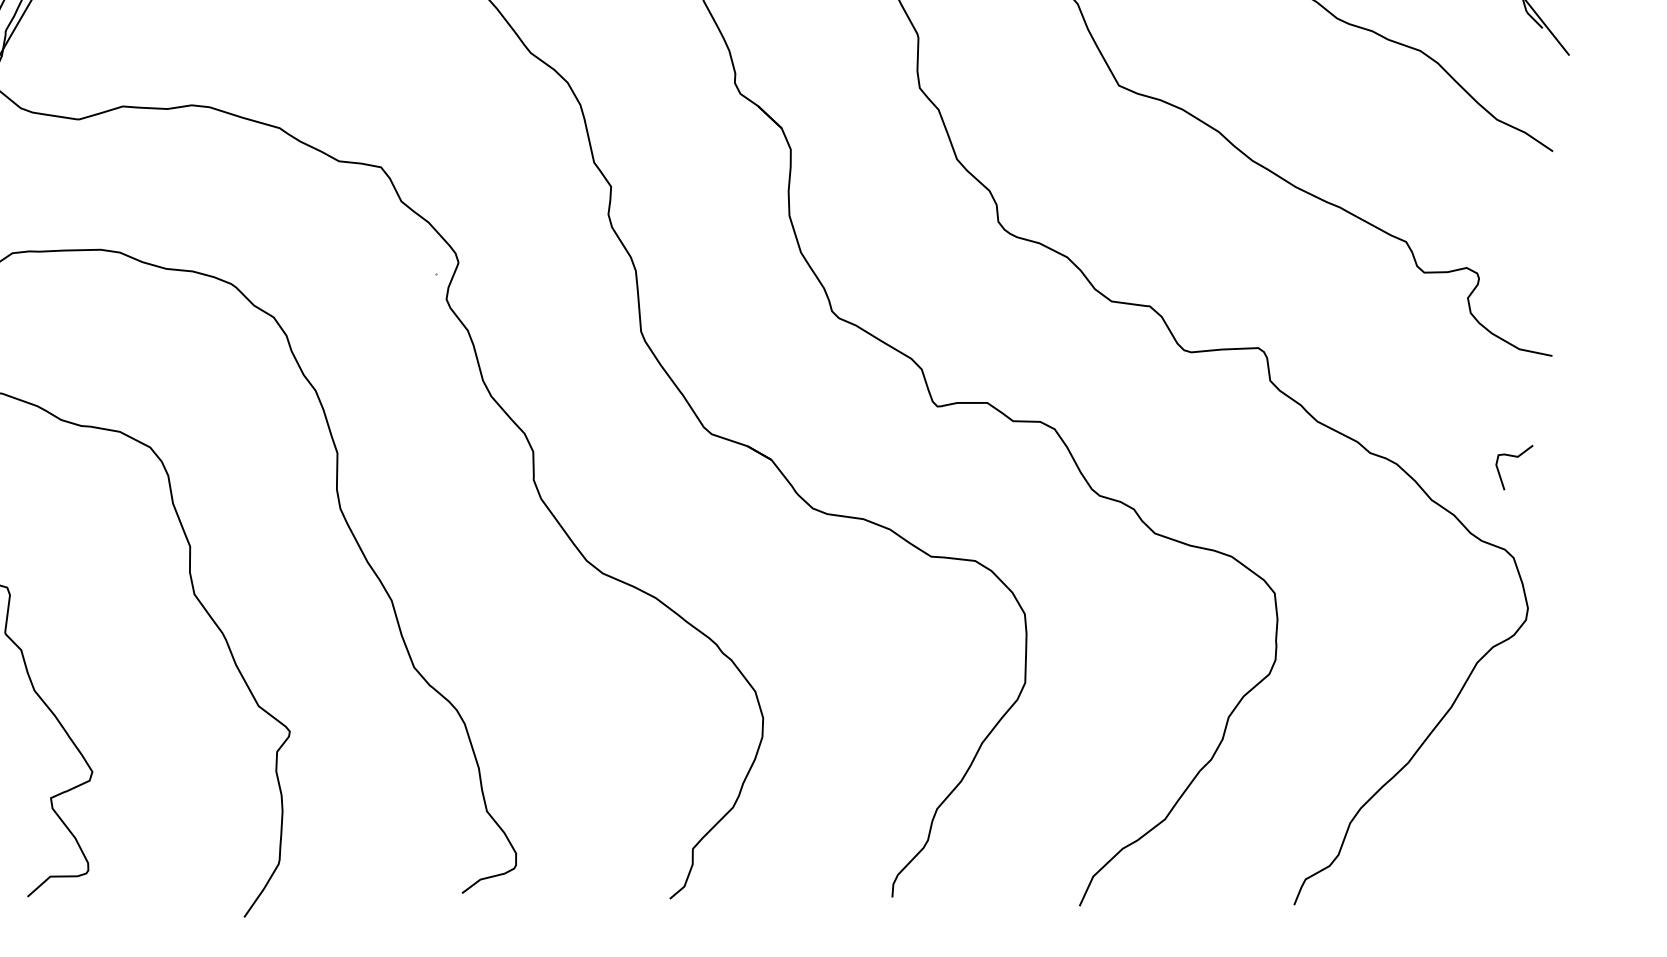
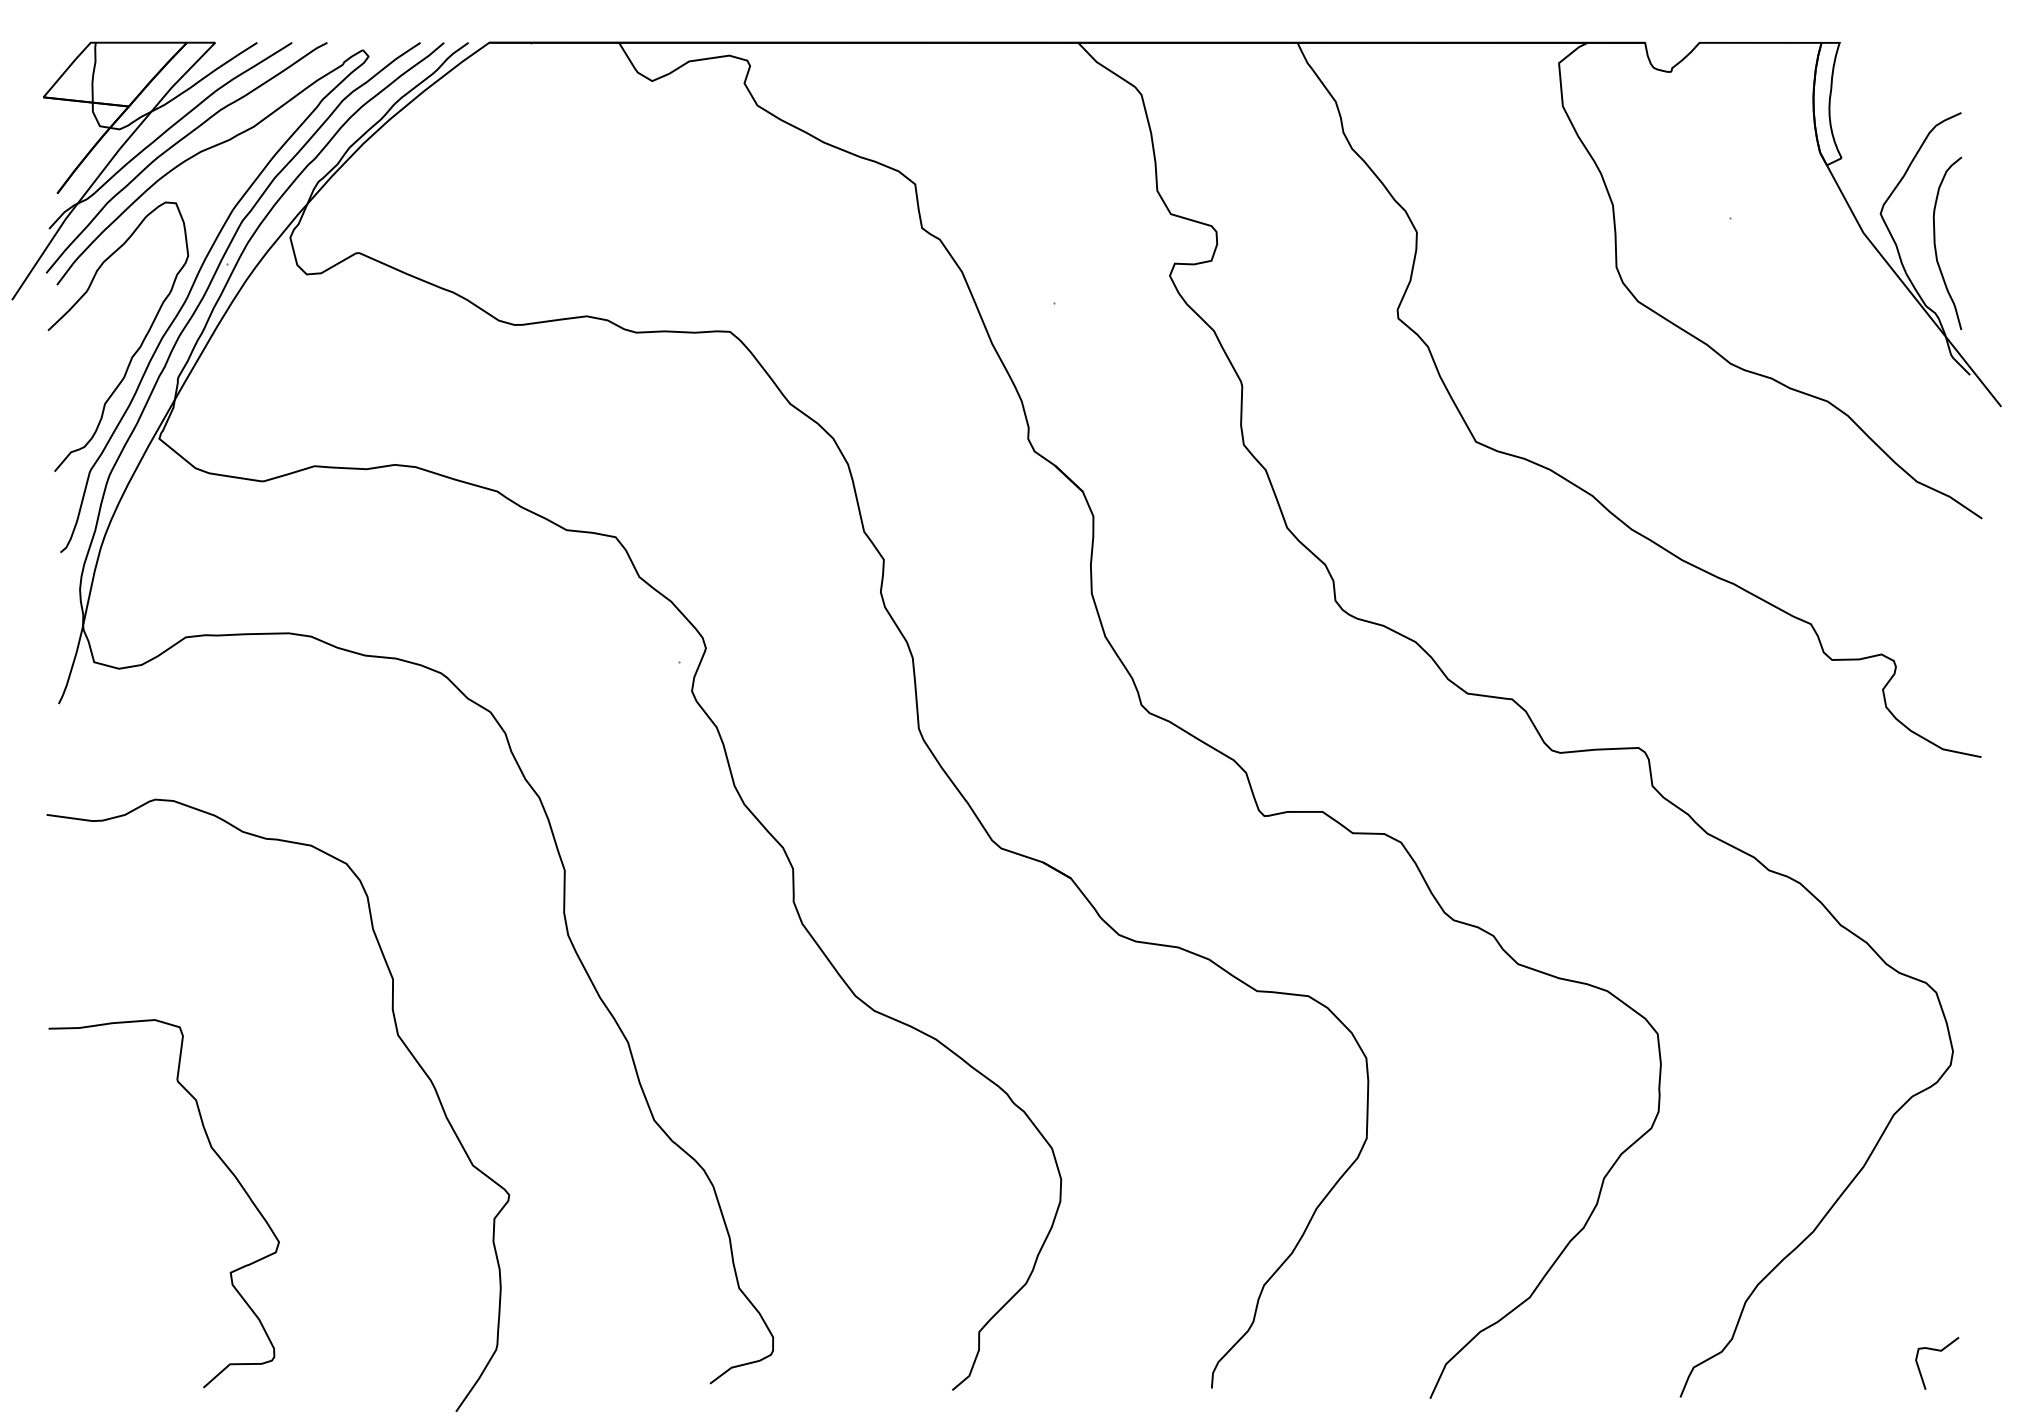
curve: (1514, 457) -> (1937, 1351), moved

